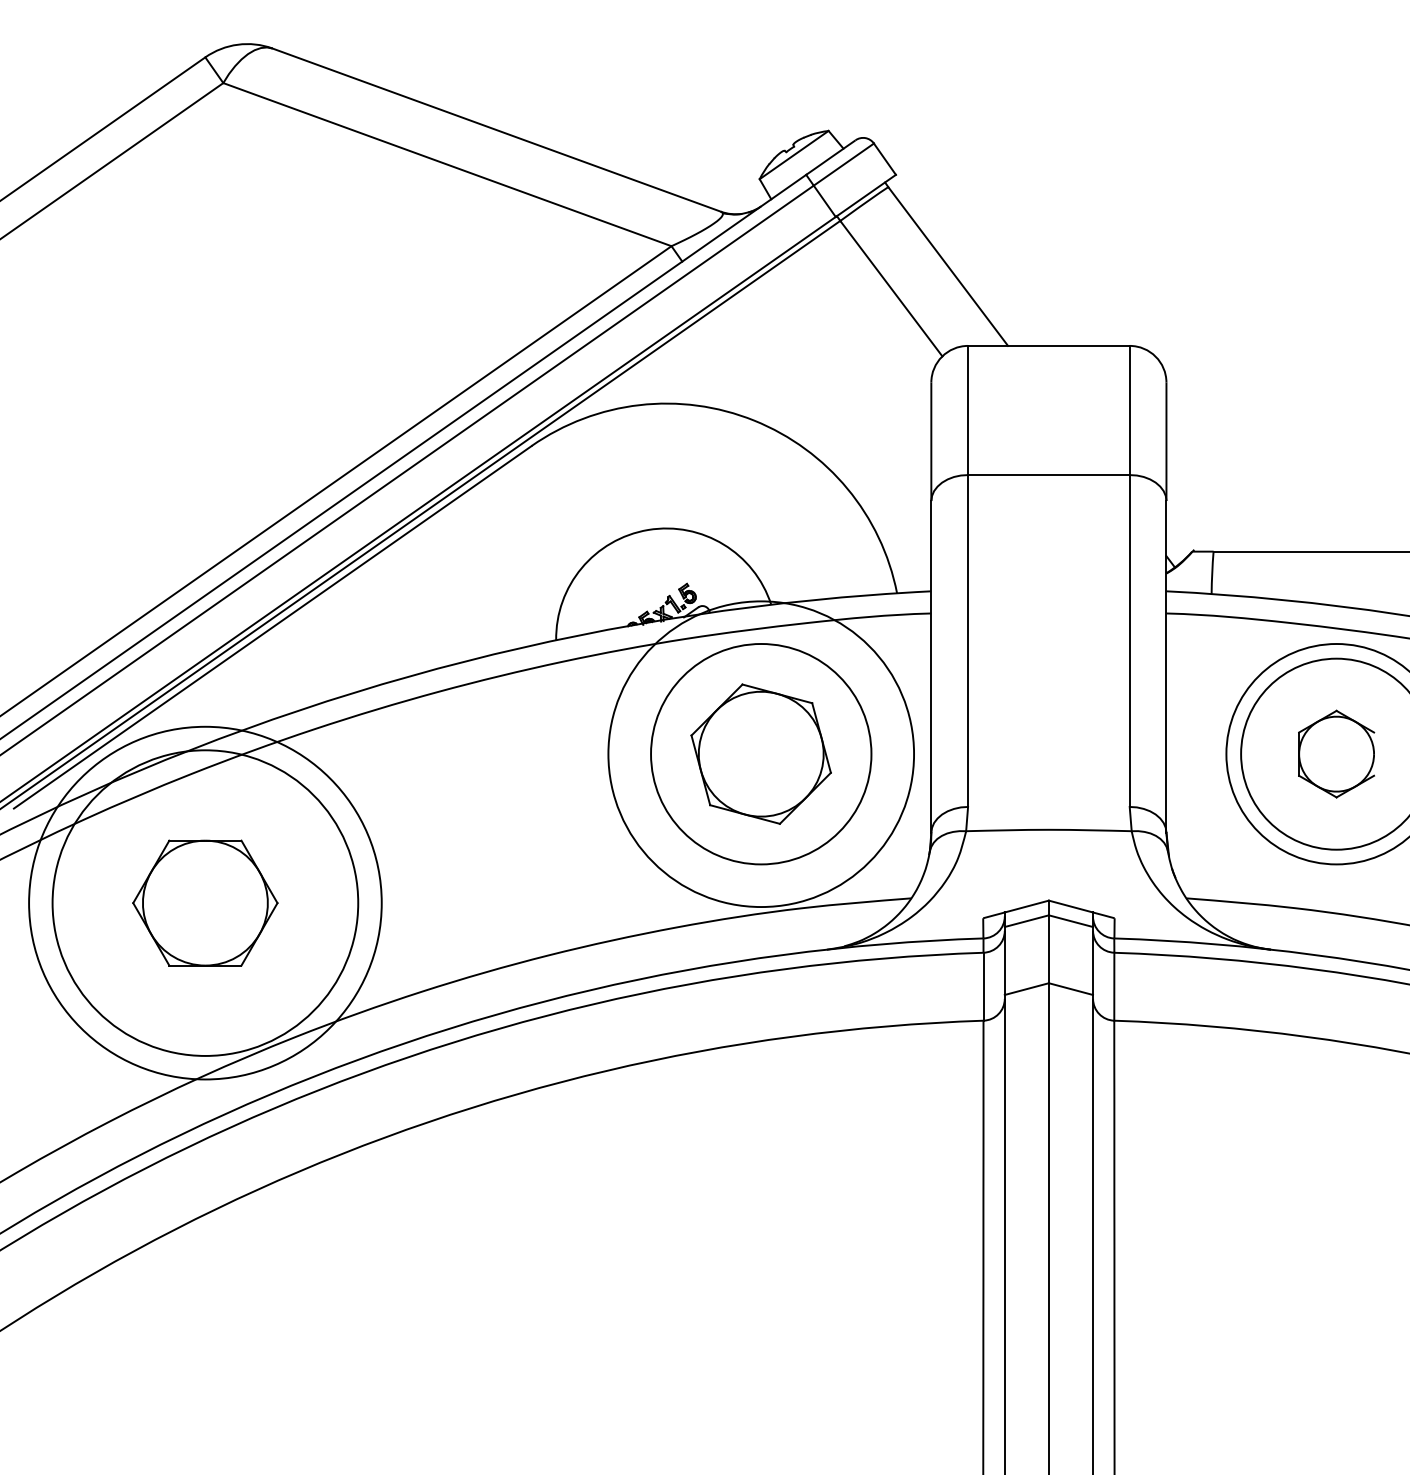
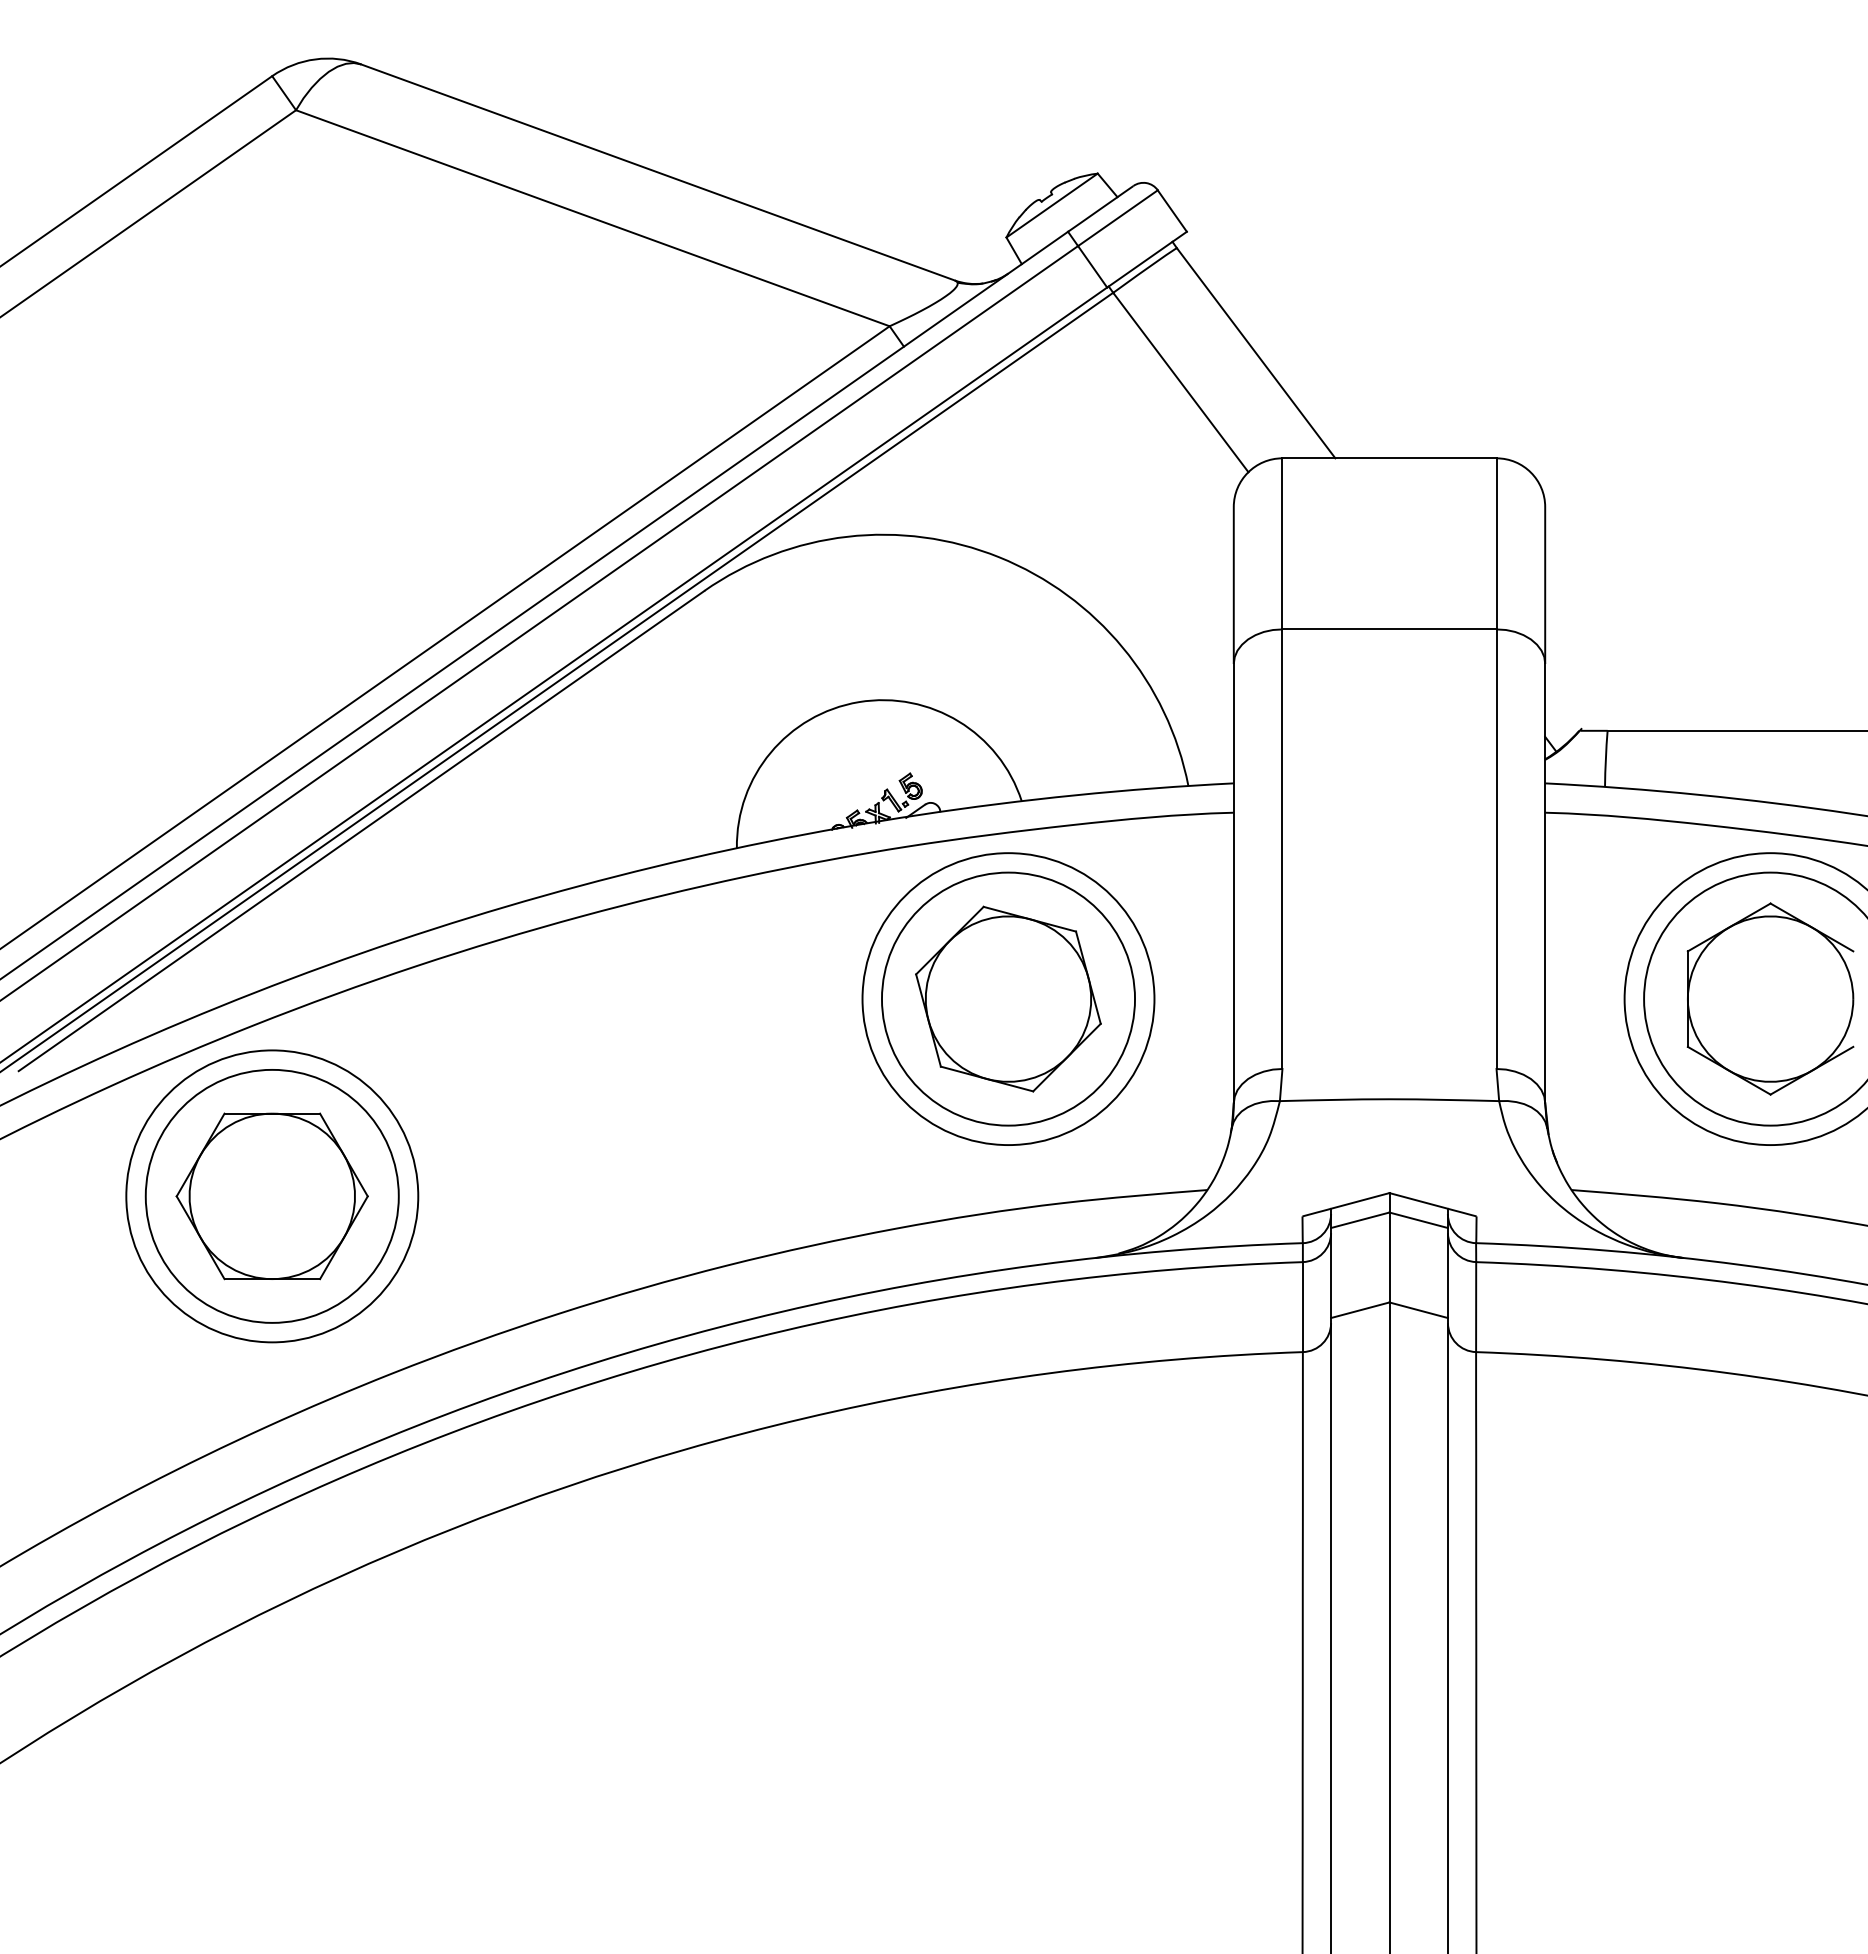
circle: (761, 753) -> (1008, 998), size x0.62
part: (1336, 753) -> (1770, 998), size x1.67
circle: (204, 902) -> (271, 1195), size x0.62
circle: (205, 903) -> (272, 1196), size x0.62

